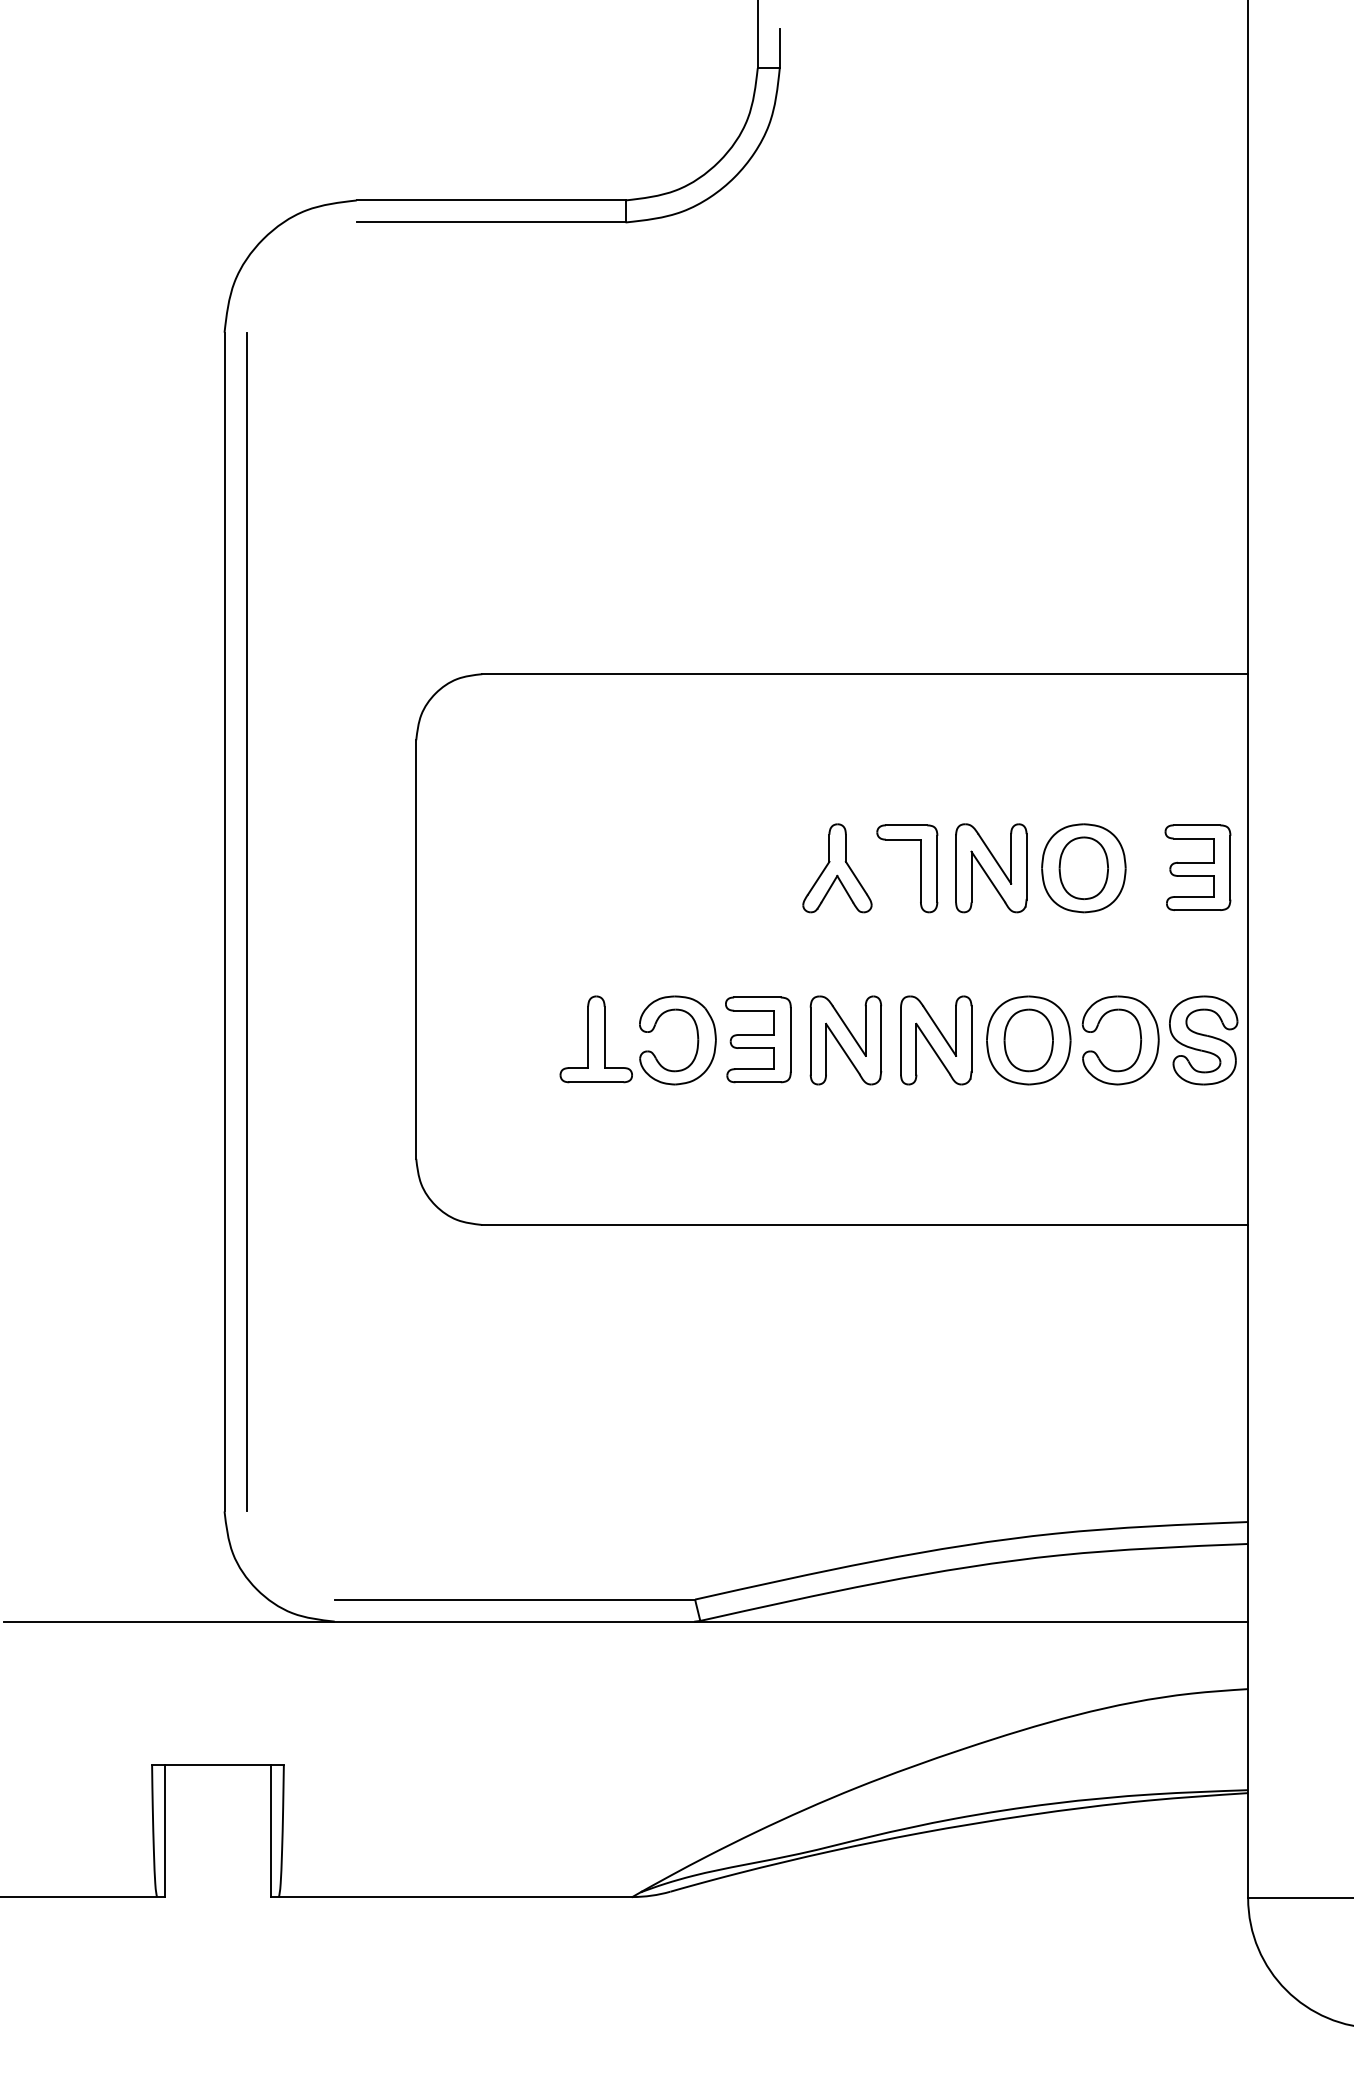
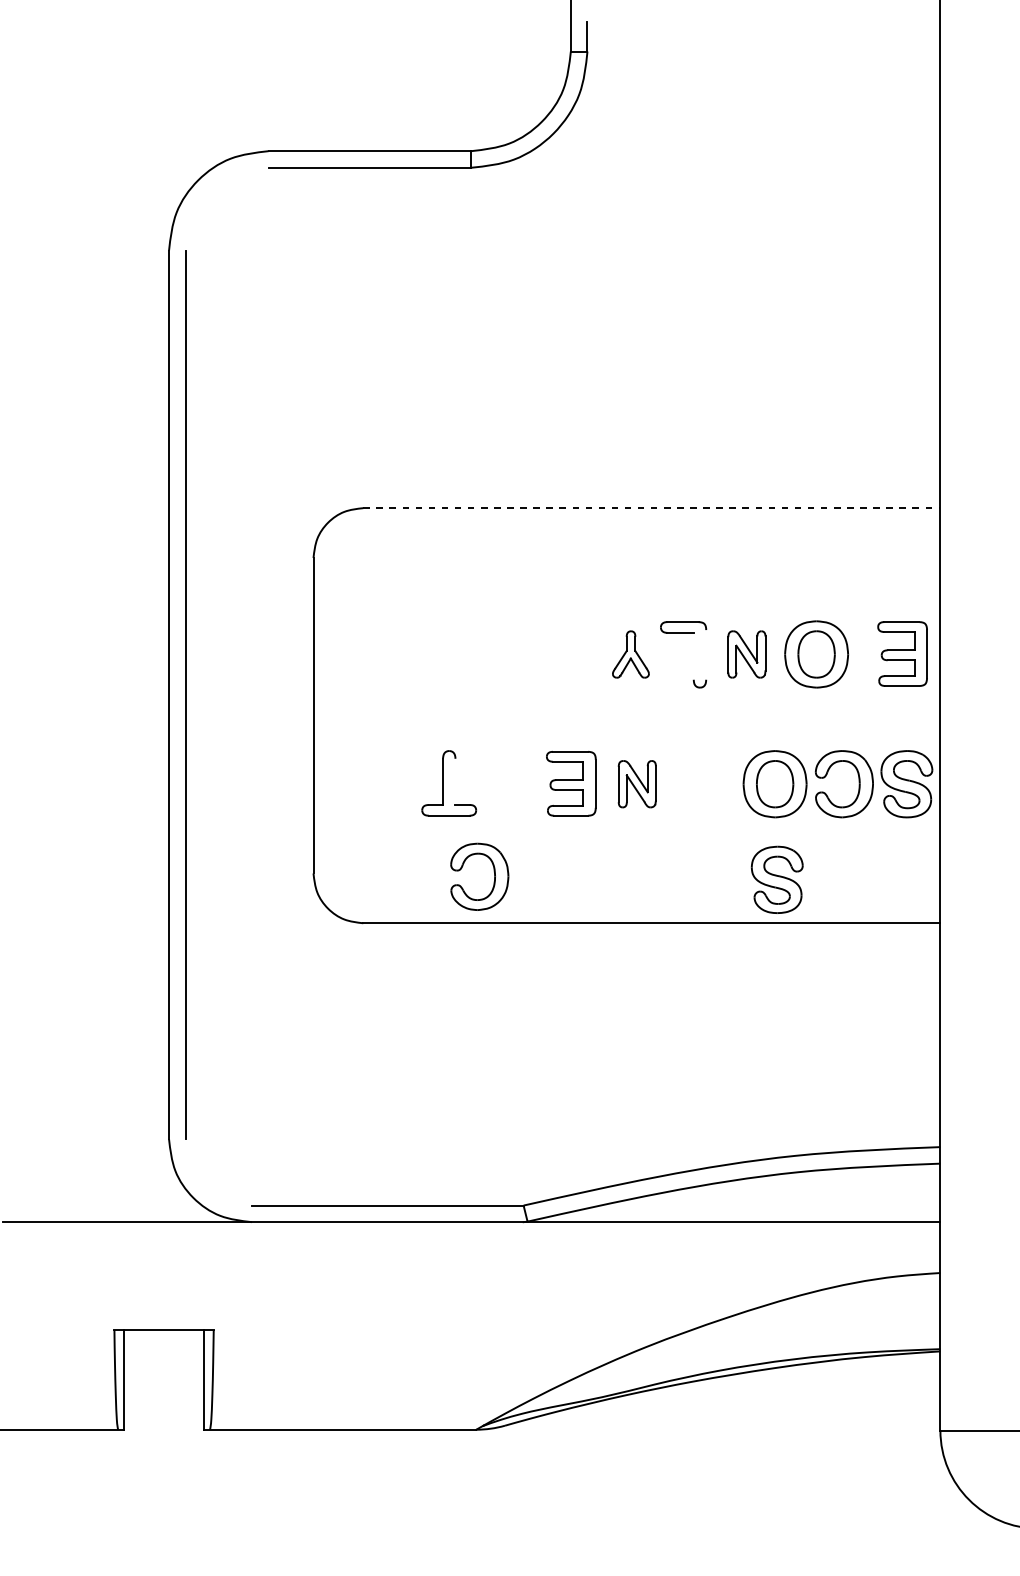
line: (865, 674) -> (652, 508), solid -> dashed
part: (837, 868) -> (630, 654), size x0.7
line: (937, 868) -> (706, 654), removed
part: (991, 868) -> (747, 654), size x0.7
line: (920, 870) -> (693, 656), removed
line: (604, 1037) -> (455, 781), removed
part: (697, 1040) -> (494, 876), moved
part: (845, 1040) -> (636, 784), size x0.7
part: (936, 1040) -> (705, 784), removed
part: (1031, 1167) -> (777, 879), added

